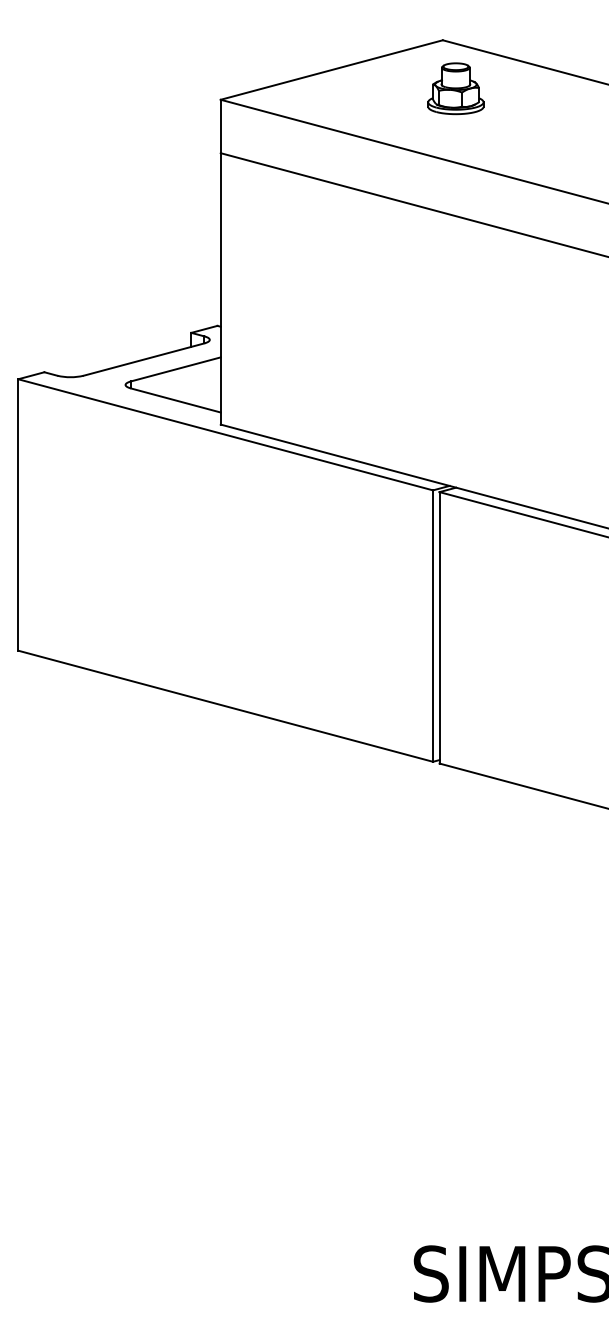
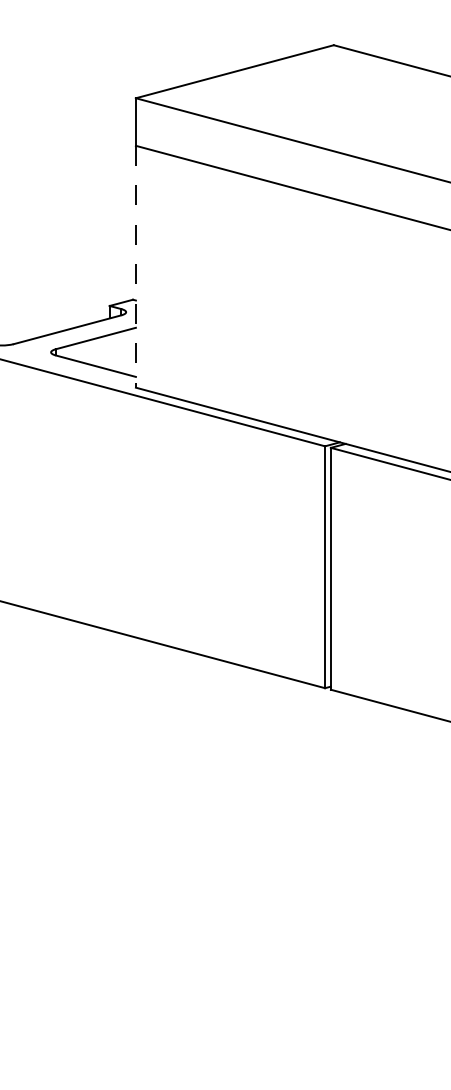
part: (455, 88) -> (345, 88), removed
line: (220, 288) -> (135, 266), solid -> dashed

